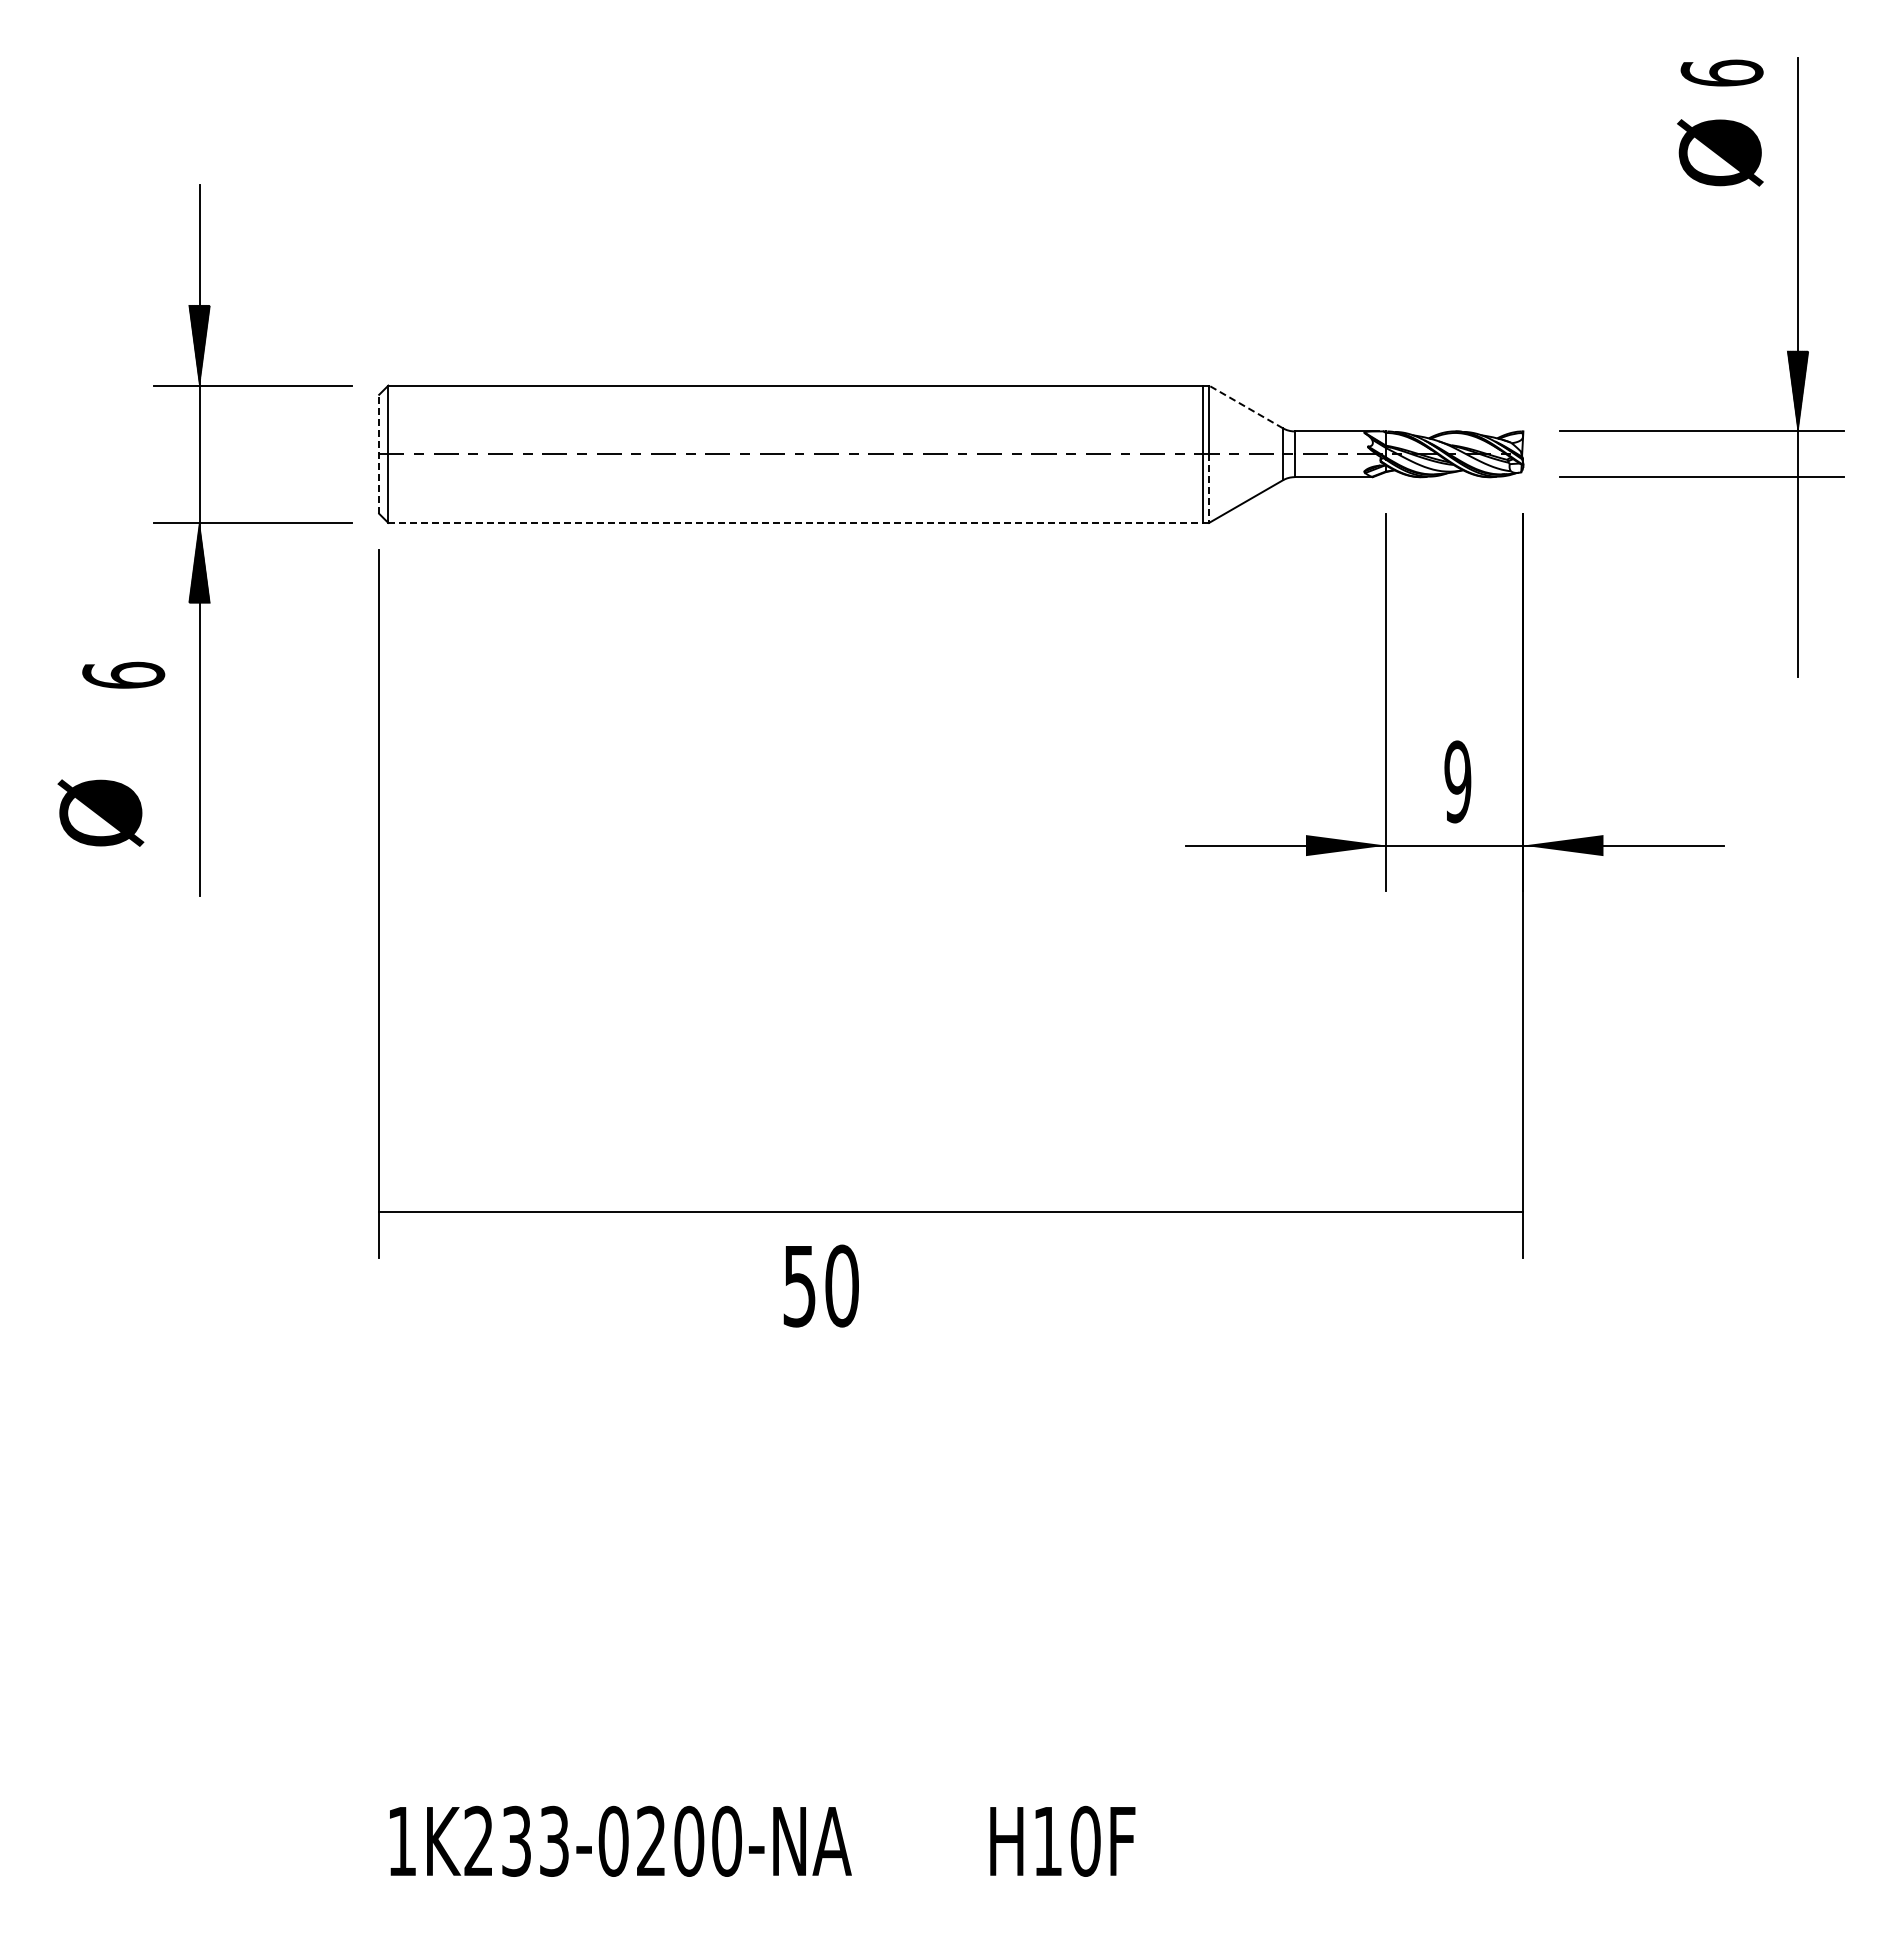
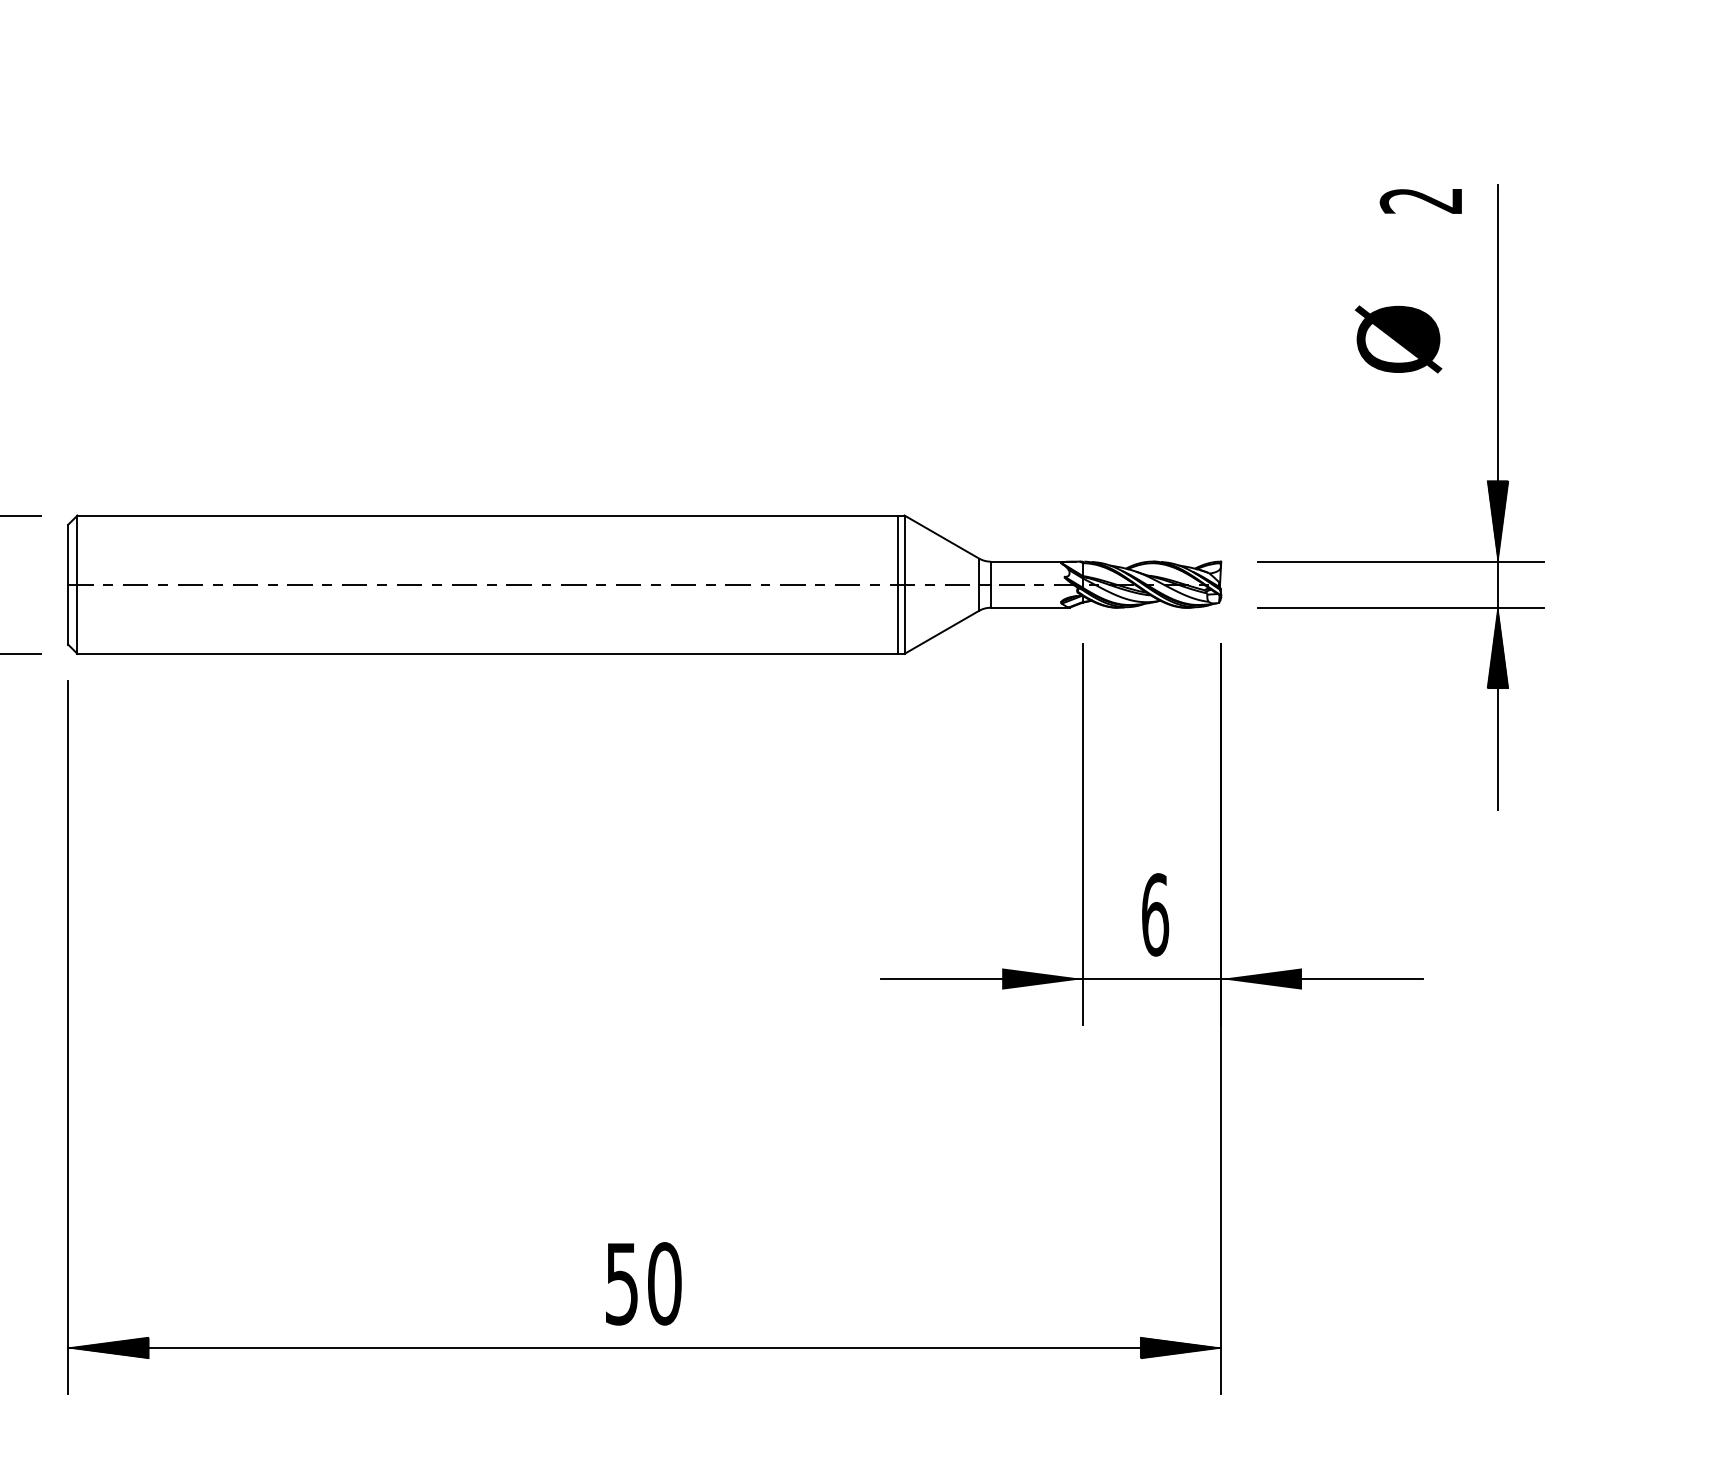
text: (1721, 72) -> (1420, 199), 6 -> 2
text: (1720, 152) -> (1398, 339), moved
line: (1246, 406) -> (942, 536), dashed -> solid
line: (379, 453) -> (68, 583), dashed -> solid
line: (1209, 489) -> (904, 620), dashed -> solid
hatch: (1797, 517) -> (1497, 648), added
line: (796, 522) -> (488, 653), dashed -> solid
text: (1457, 781) -> (1154, 914), 9 -> 6
hatch: (419, 1211) -> (108, 1347), added
hatch: (1482, 1211) -> (1180, 1347), added
text: (820, 1285) -> (642, 1283), moved

